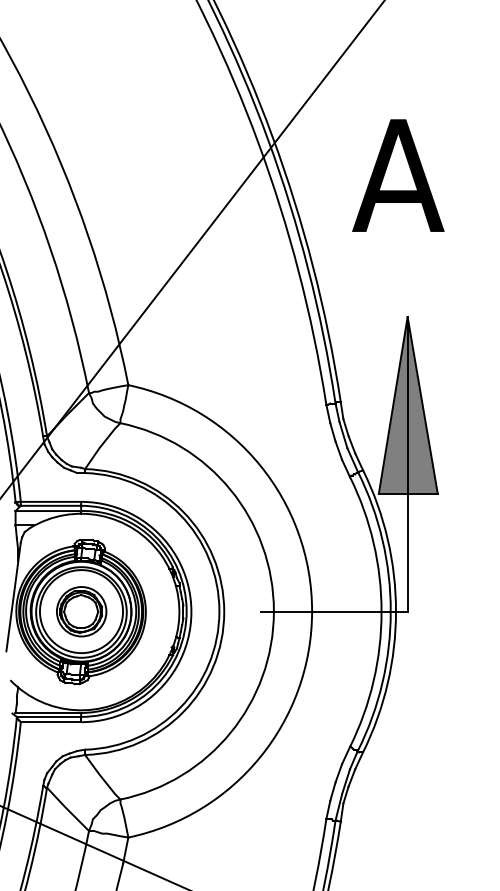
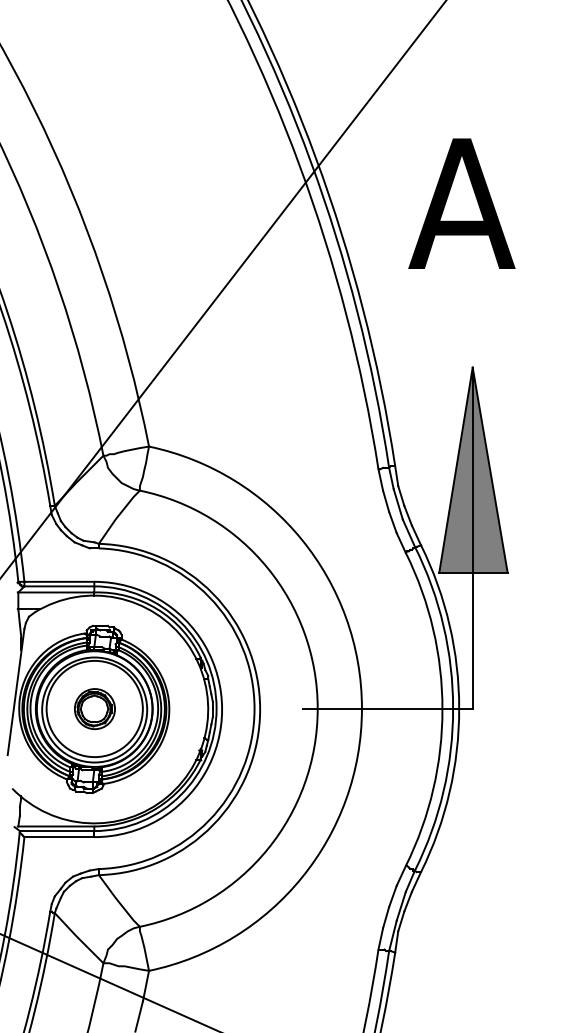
part: (81, 611) -> (94, 708), size x0.7

